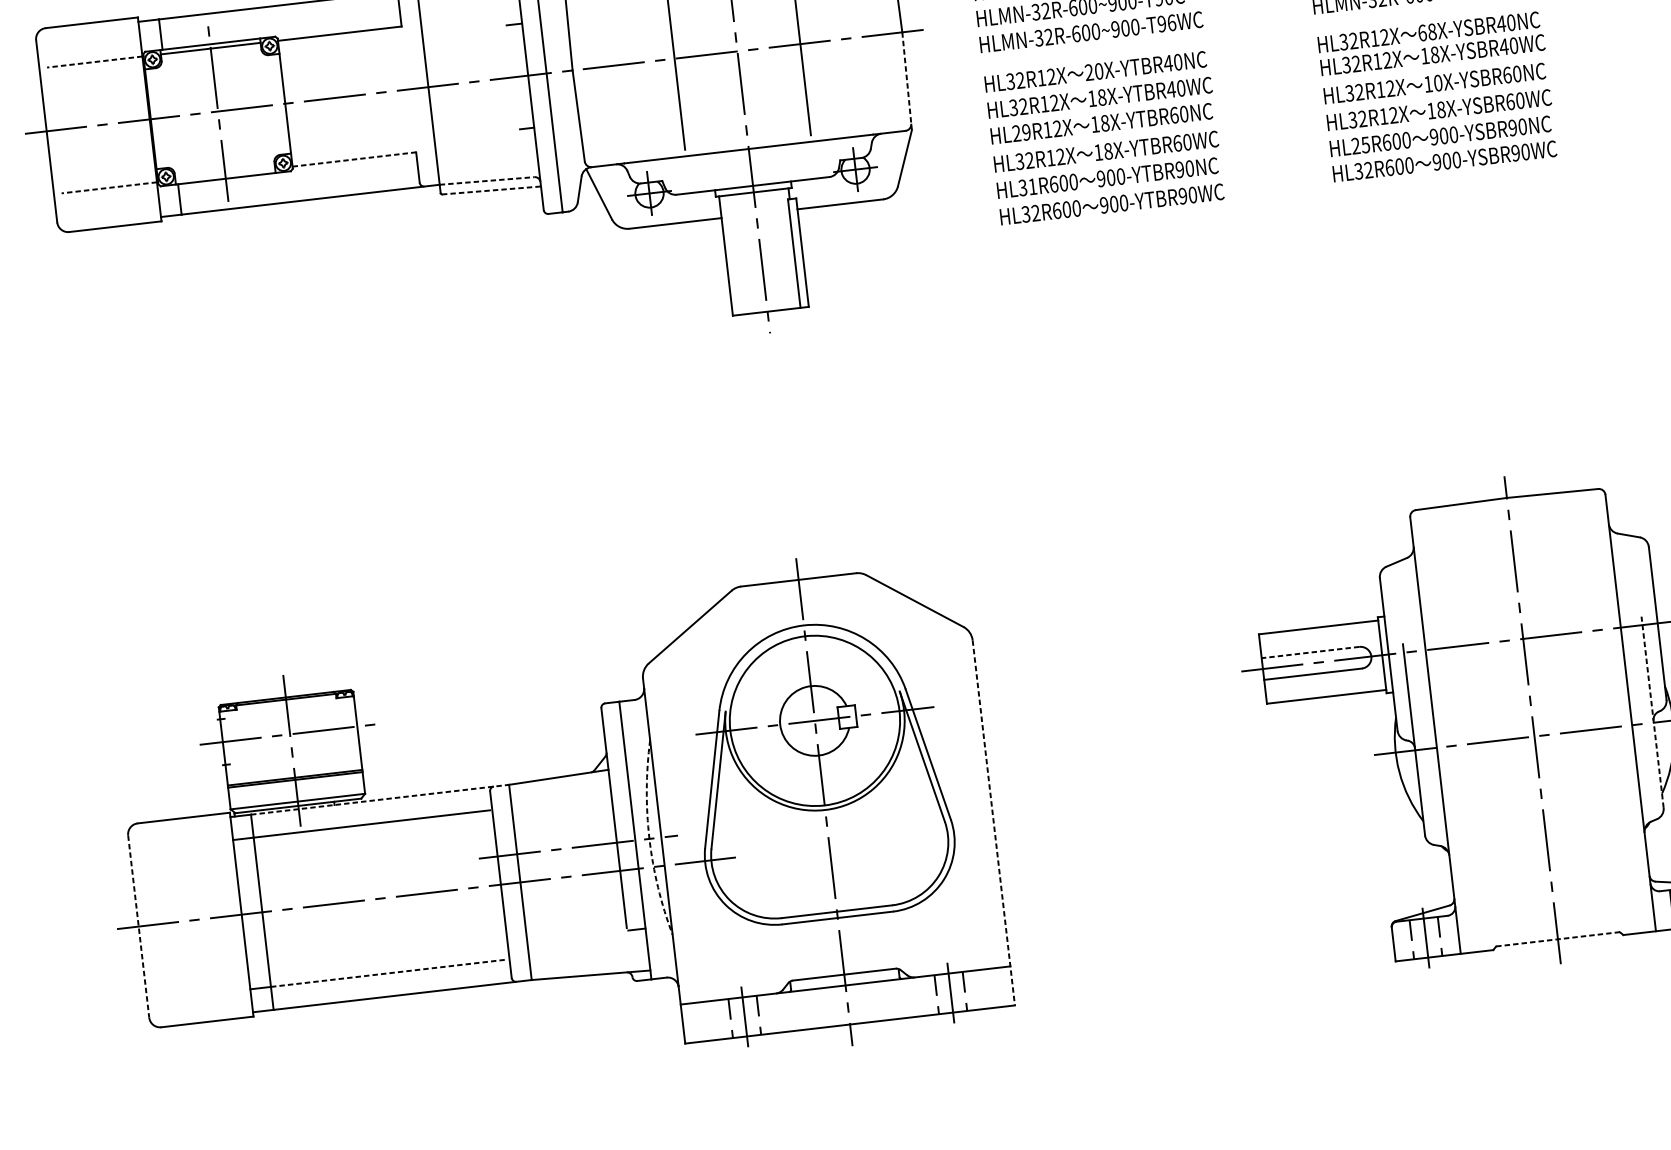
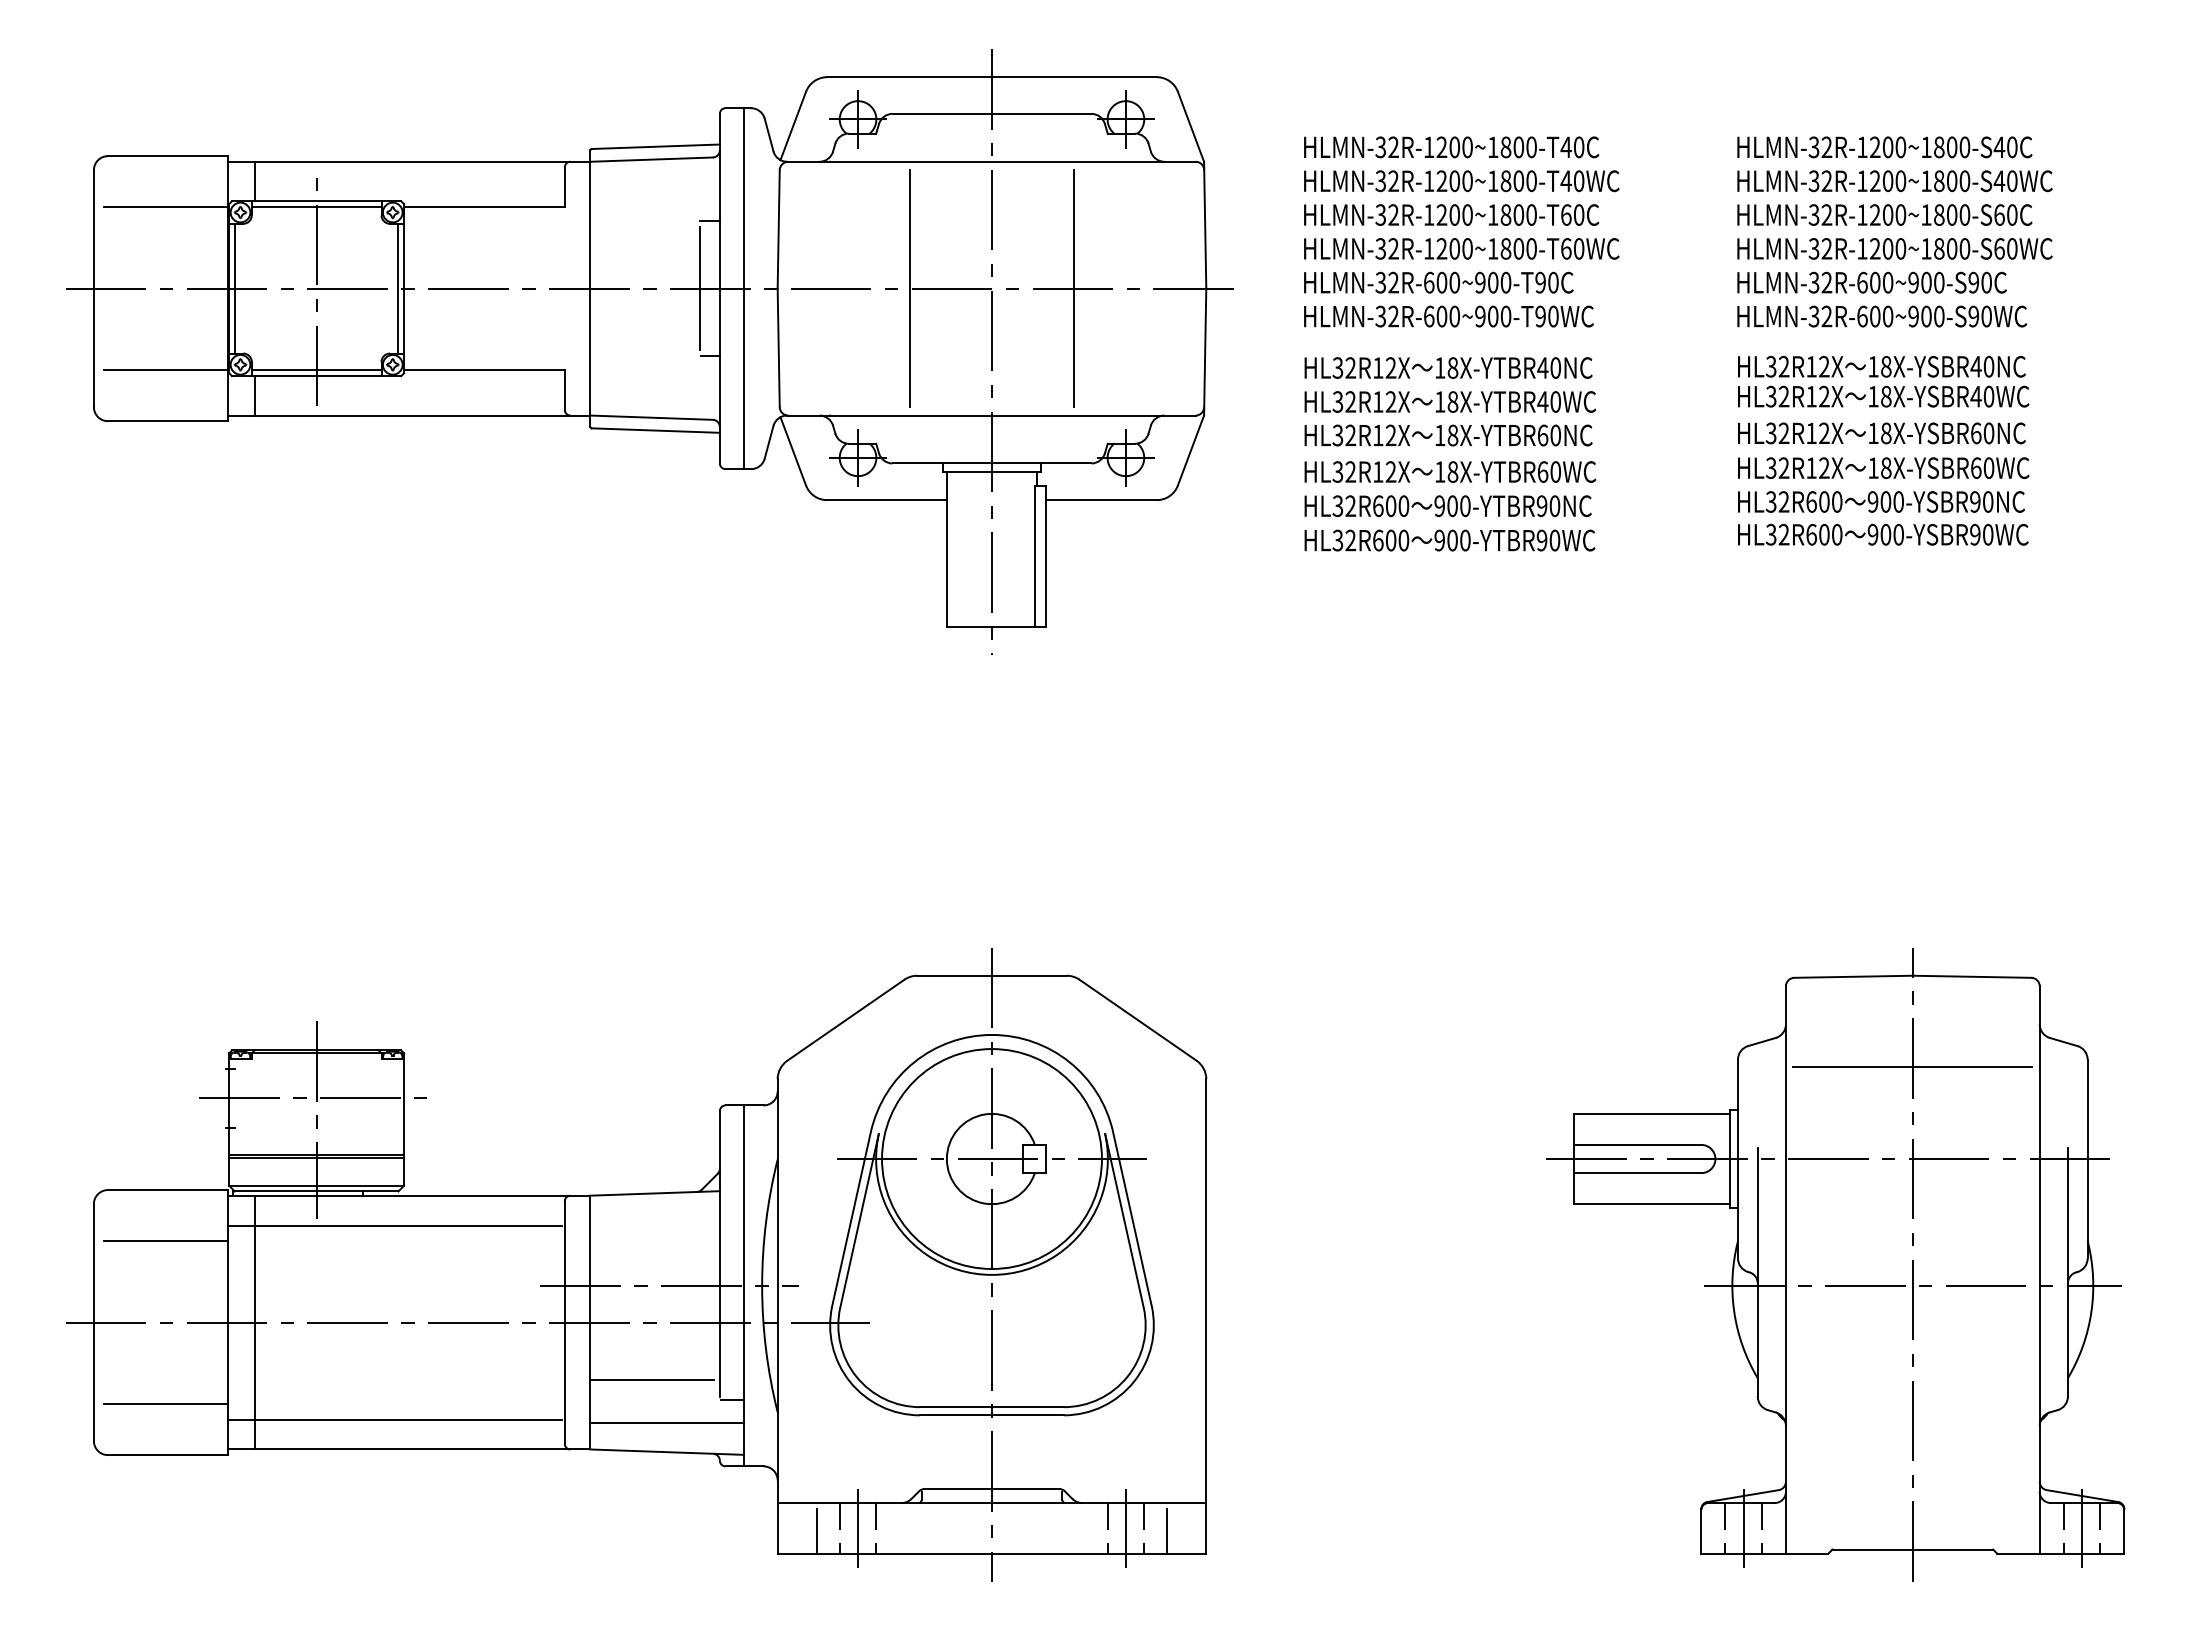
text: (1171, 22) -> (1553, 316), HLMN-32R-600~900-T96WC -> HLMN-32R-600~900-T90WC
text: (1422, 32) -> (1873, 366), 68X-YSBR40NC -> 18X-YSBR40NC
line: (94, 61) -> (165, 206), dashed -> solid
text: (1094, 71) -> (1446, 367), 20X-YTBR40NC -> 18X-YTBR40NC
line: (512, 77) -> (699, 288), added
line: (907, 81) -> (1205, 352), dashed -> solid
text: (1438, 83) -> (1886, 433), 10X-YSBR60NC -> 18X-YSBR60NC
line: (280, 104) -> (398, 288), added
line: (154, 118) -> (234, 288), added
text: (1021, 132) -> (1344, 435), HL29R12X -> HL32R12X
text: (1360, 145) -> (1777, 501), HL25R600 -> HL32R600
line: (354, 159) -> (484, 370), dashed -> solid
line: (225, 174) -> (316, 370), added
line: (487, 180) -> (652, 417), dashed -> solid
text: (1032, 186) -> (1350, 505), HL31R600 -> HL32R600
line: (109, 187) -> (165, 370), dashed -> solid
line: (492, 190) -> (656, 430), dashed -> solid
line: (1514, 568) -> (1912, 1067), added
line: (1310, 652) -> (1637, 1144), dashed -> solid
line: (1652, 711) -> (2067, 1271), dashed -> solid
line: (380, 799) -> (422, 1195), dashed -> solid
line: (994, 823) -> (1206, 1317), dashed -> solid
arc: (649, 838) -> (762, 1285), dashed -> solid
line: (186, 857) -> (165, 1240), added
line: (573, 921) -> (652, 1380), added
line: (138, 927) -> (93, 1323), dashed -> solid
line: (1558, 939) -> (1913, 1549), dashed -> solid
line: (588, 952) -> (666, 1422), added
line: (389, 973) -> (408, 1419), dashed -> solid
line: (201, 983) -> (165, 1404), added
line: (982, 991) -> (1166, 1530), added
line: (713, 1022) -> (817, 1530), added

